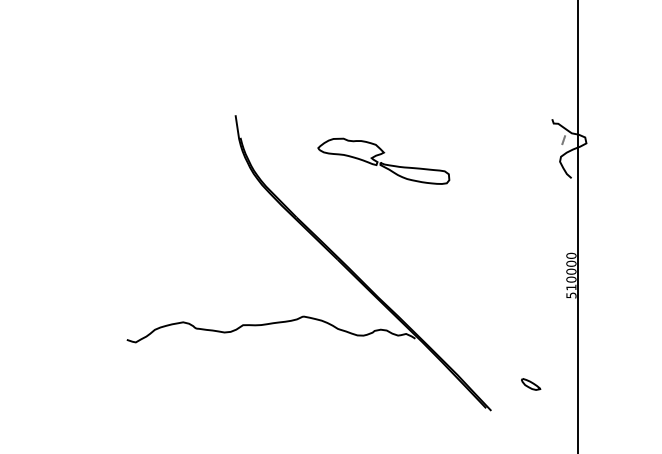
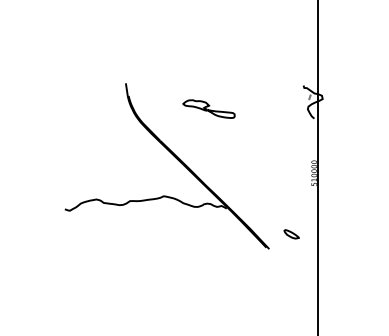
part: (382, 160) -> (208, 108), size x0.7
part: (530, 384) -> (291, 234), size x1.4

